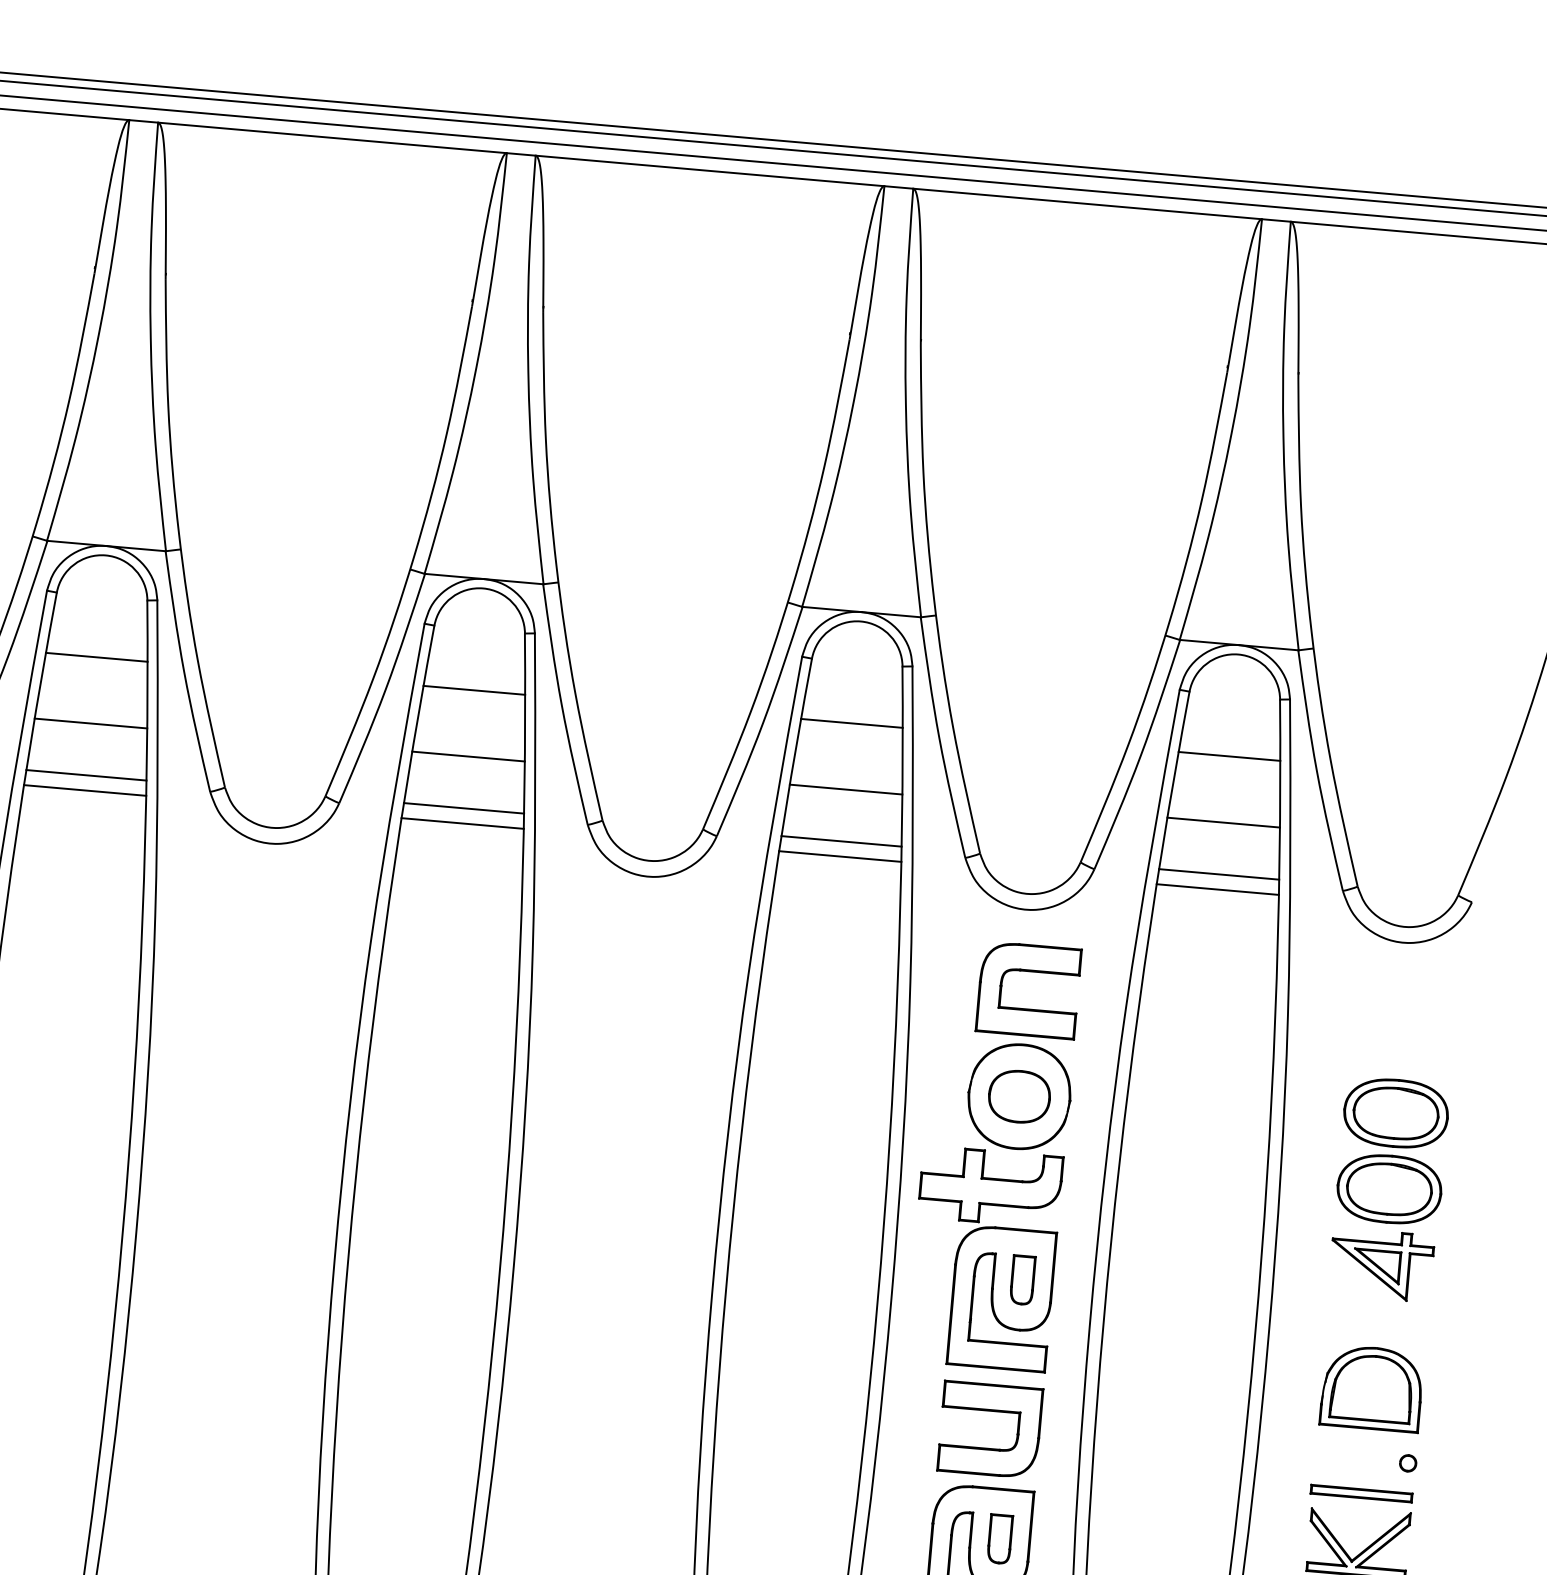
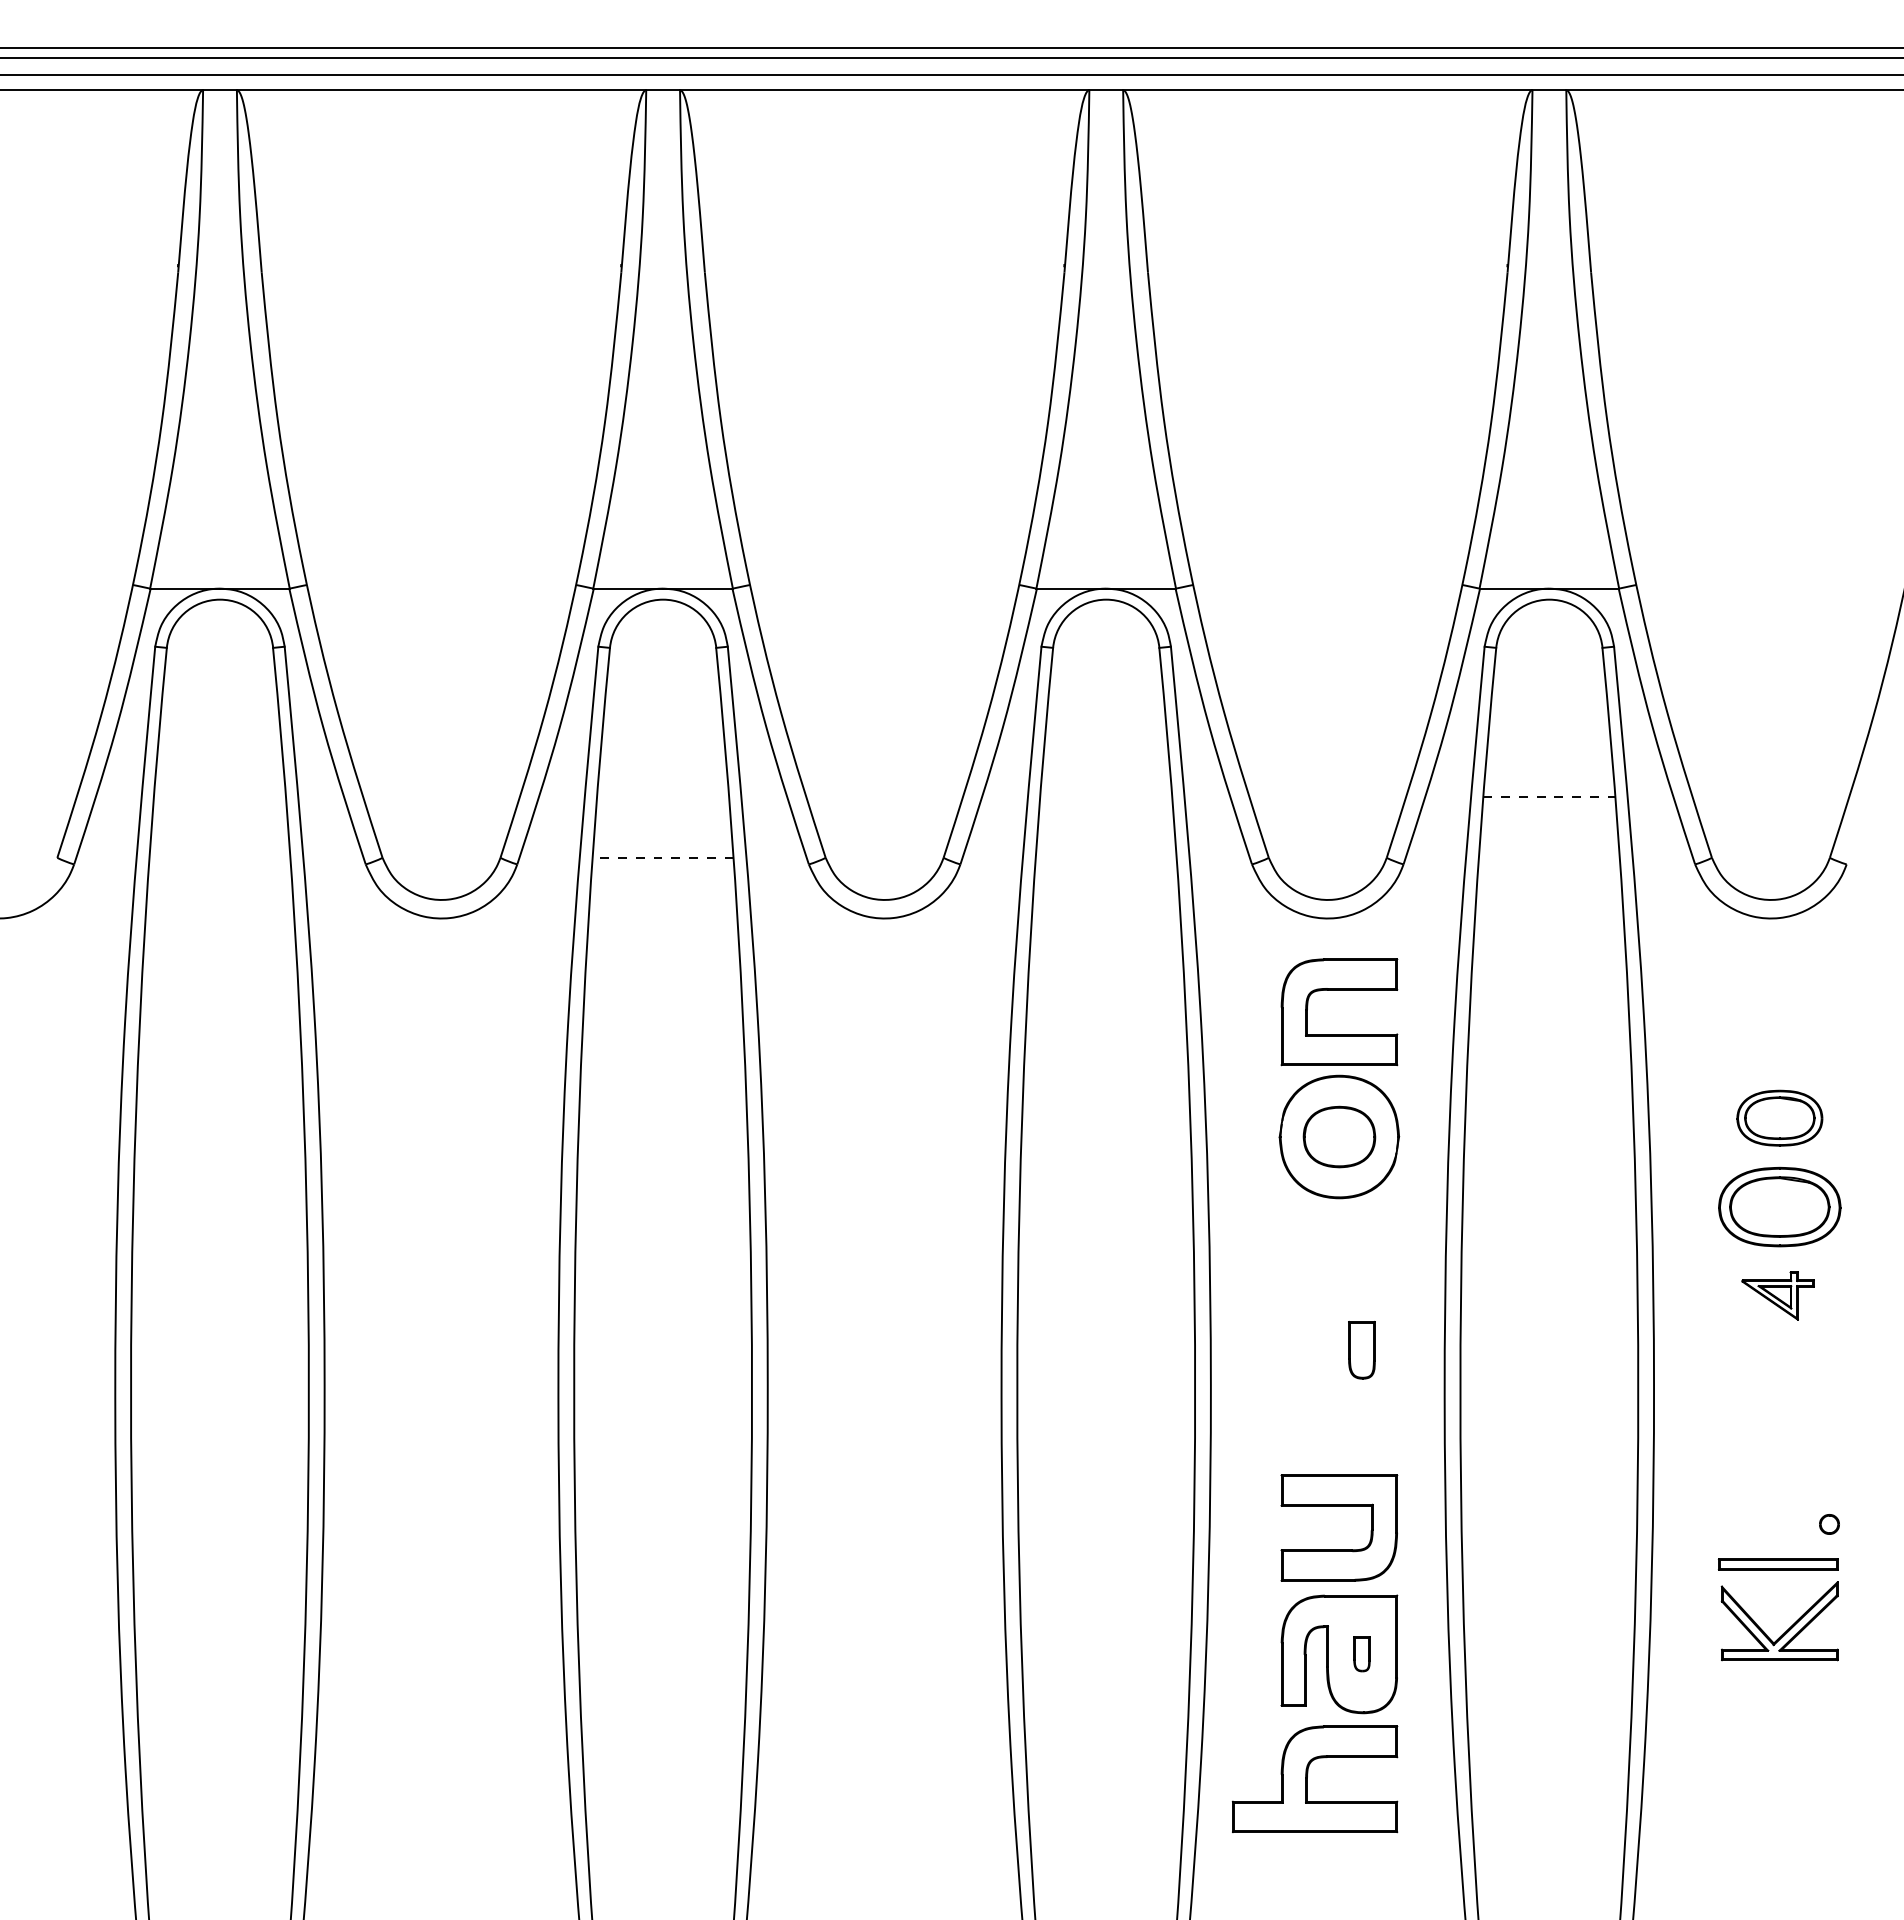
line: (96, 657) -> (219, 719), removed
line: (473, 690) -> (662, 719), removed
line: (90, 723) -> (219, 796), removed
line: (851, 723) -> (1105, 719), removed
line: (468, 756) -> (663, 796), removed
line: (1229, 756) -> (1549, 719), removed
line: (86, 775) -> (219, 857), removed
line: (846, 789) -> (1106, 796), removed
line: (84, 790) -> (219, 875), removed
line: (464, 808) -> (663, 857), solid -> dashed
line: (1223, 822) -> (1549, 796), solid -> dashed
line: (462, 823) -> (662, 875), removed
line: (840, 841) -> (1105, 857), removed
line: (839, 856) -> (1105, 875), removed
line: (1218, 874) -> (1548, 857), removed
line: (1217, 889) -> (1549, 875), removed
part: (1395, 1113) -> (1779, 1118), size x0.7
part: (983, 1258) -> (1314, 1329), removed
part: (1380, 1264) -> (1777, 1295), size x0.6
part: (1371, 1388) -> (1779, 1440), removed
part: (999, 1539) -> (1361, 1654), size x0.6

